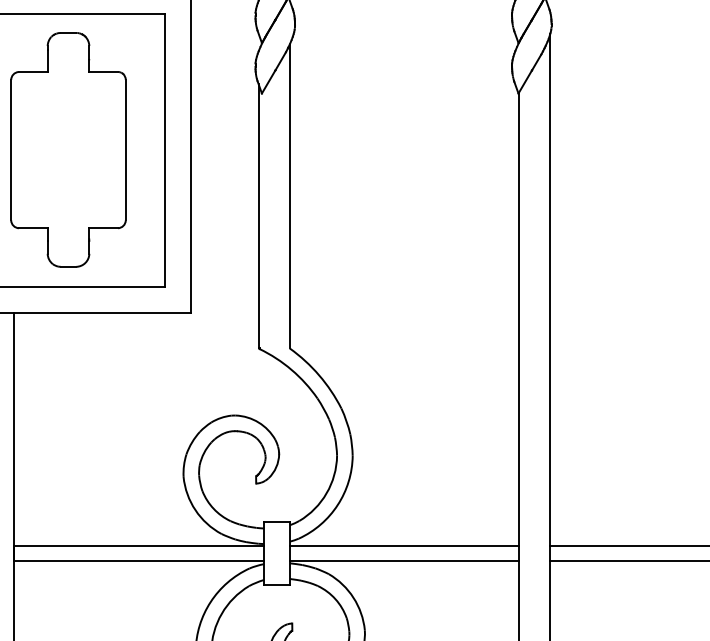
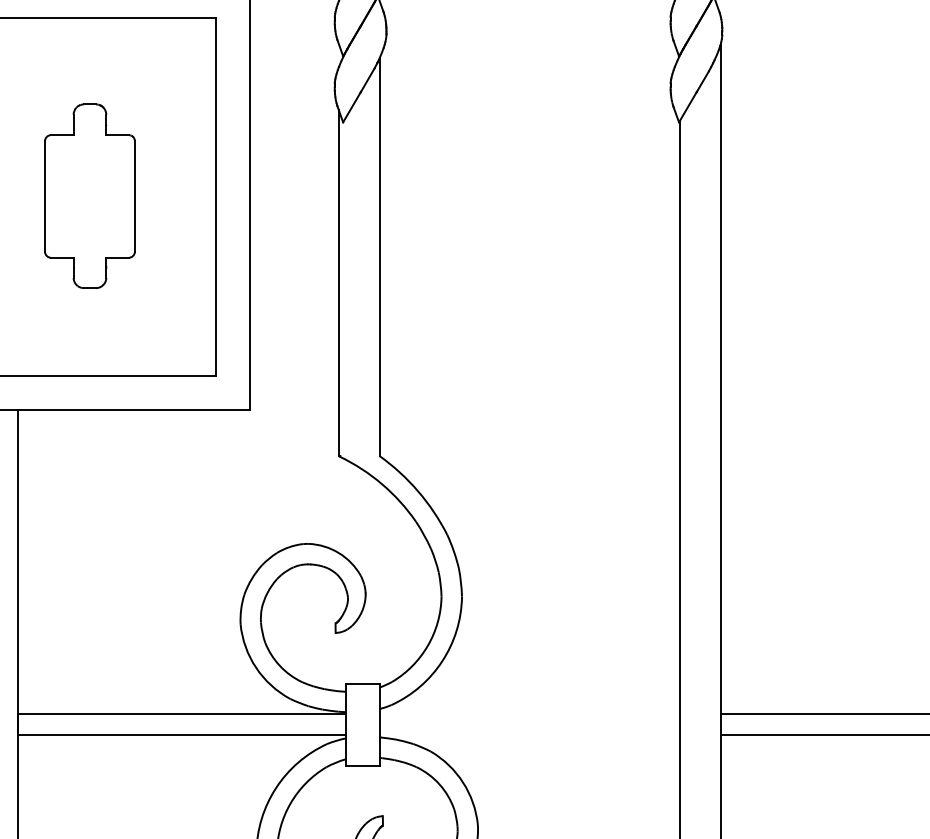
part: (68, 150) -> (89, 196), size x0.6
line: (404, 545) -> (529, 714), removed
line: (404, 561) -> (529, 734), removed

